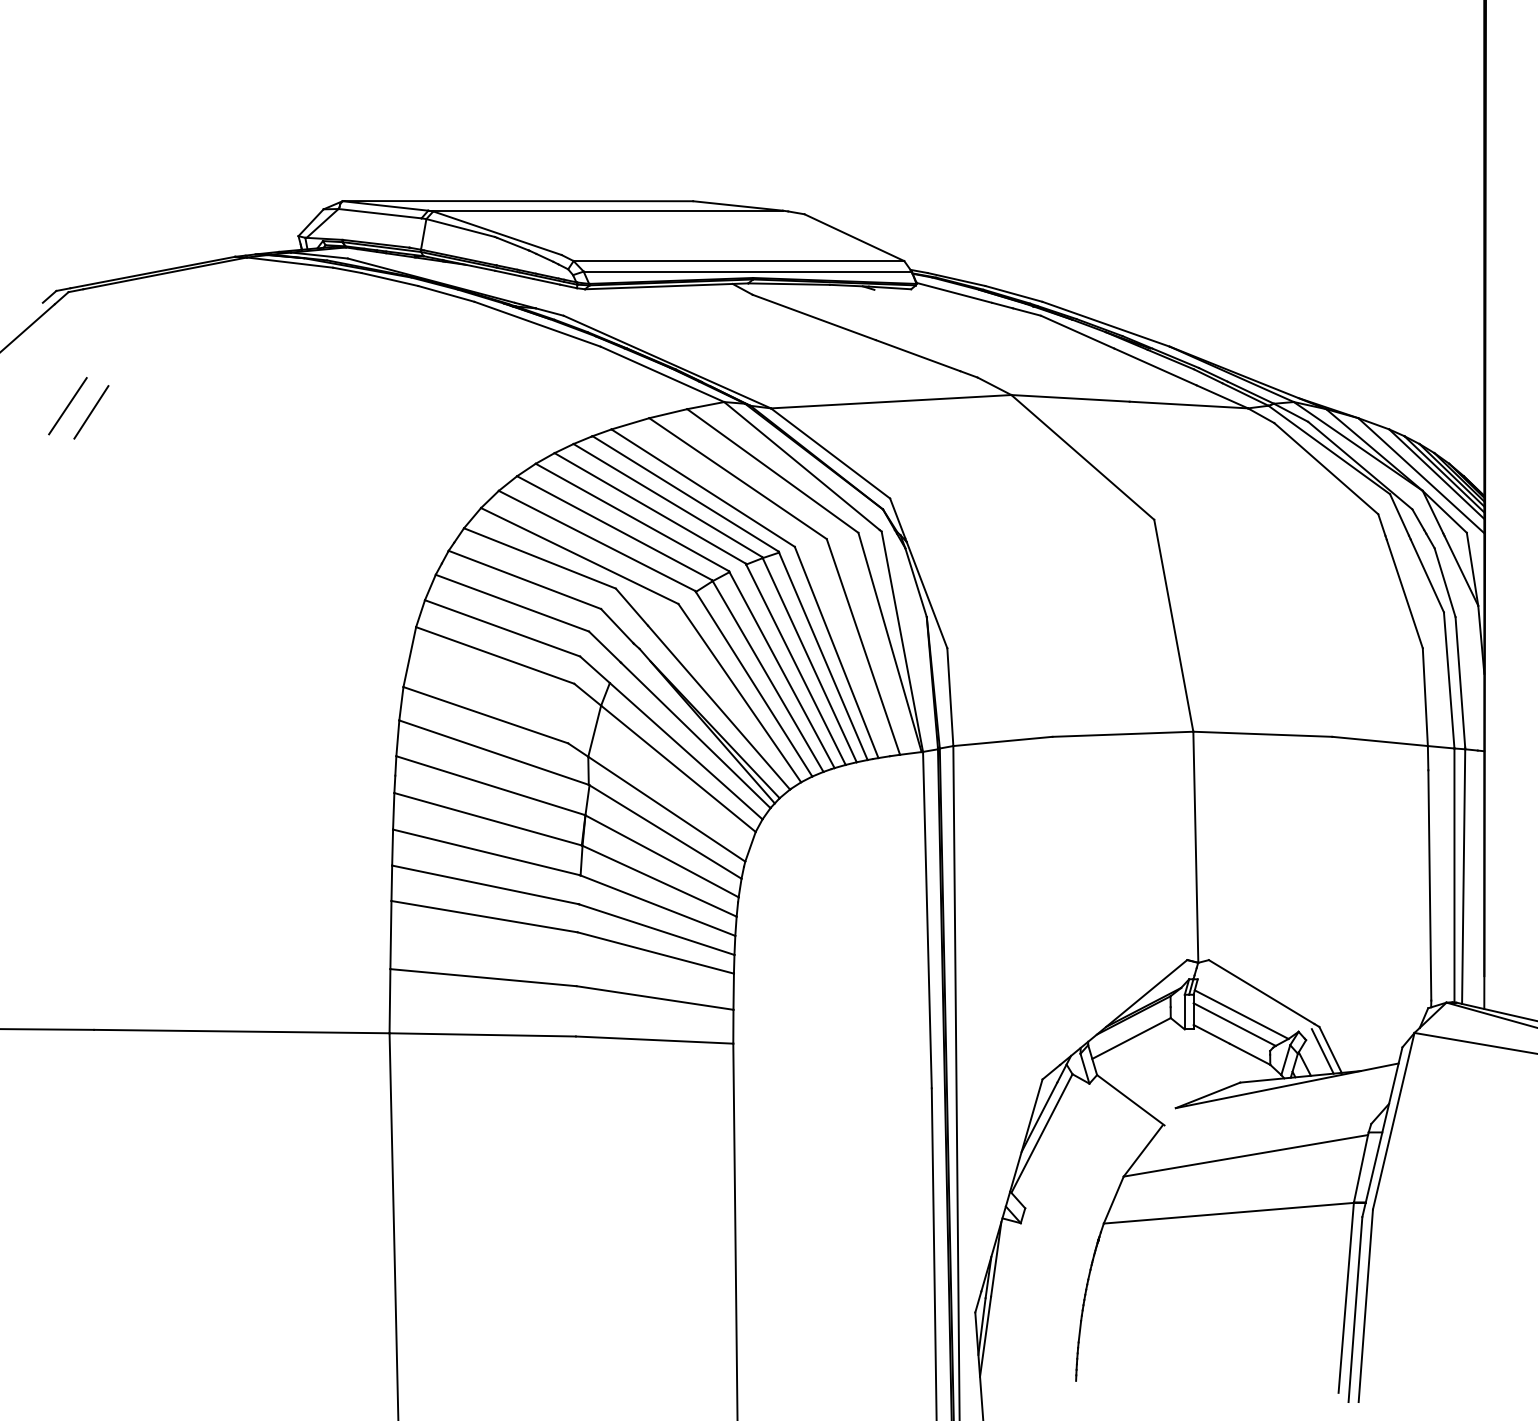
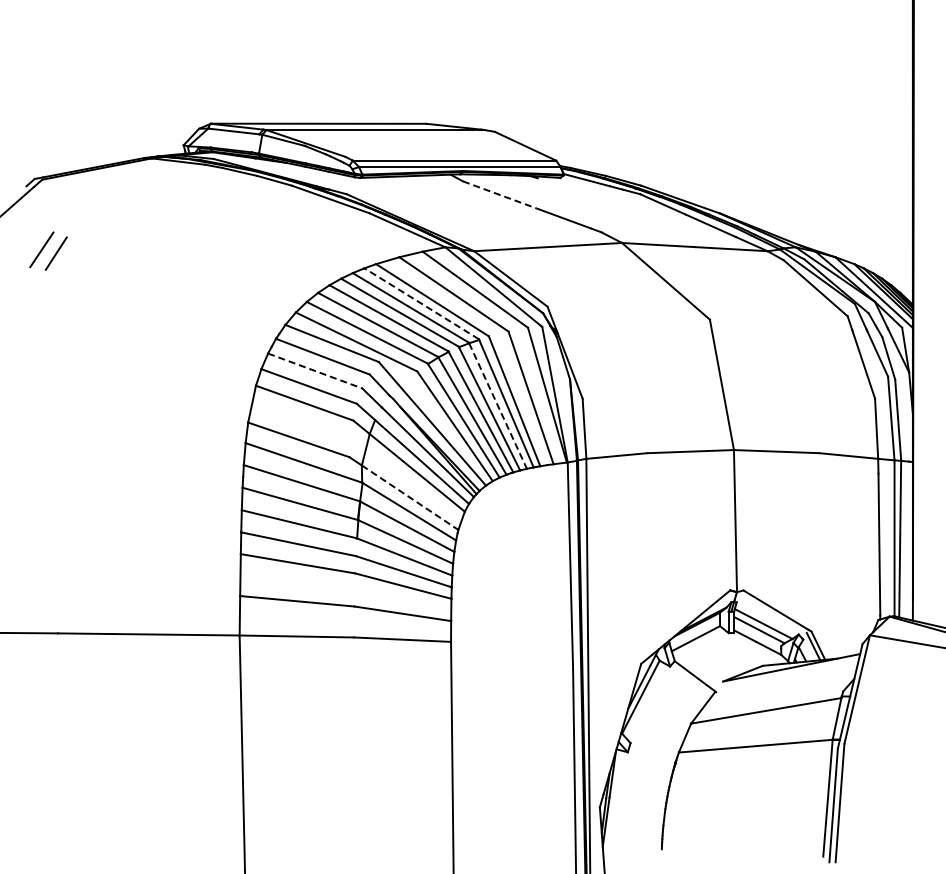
line: (815, 317) -> (501, 195), solid -> dashed
line: (685, 493) -> (421, 303), solid -> dashed
line: (512, 603) -> (315, 371), solid -> dashed
line: (810, 660) -> (498, 406), solid -> dashed
line: (667, 808) -> (410, 497), solid -> dashed

